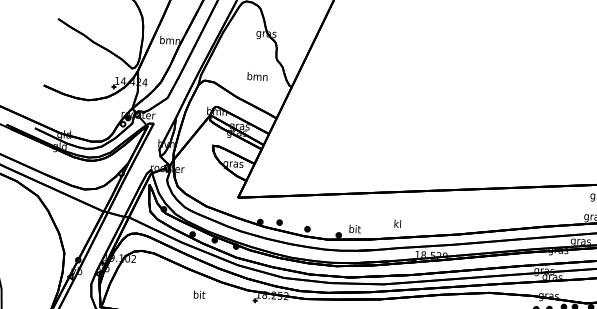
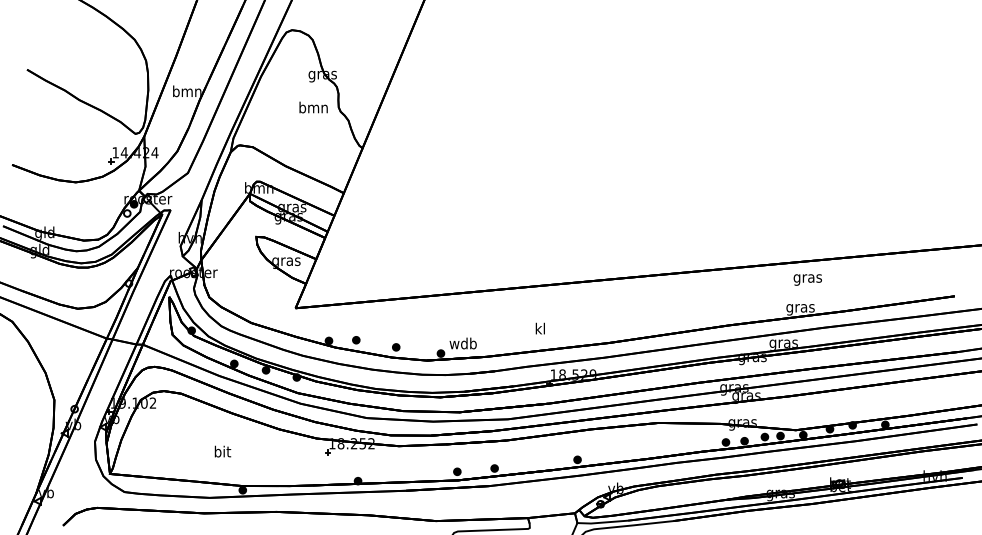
text: (257, 76) -> (313, 107), moved
text: (397, 223) -> (539, 328), moved
text: (354, 229) -> (462, 343), bit -> wdb
text: (199, 294) -> (222, 451), moved

